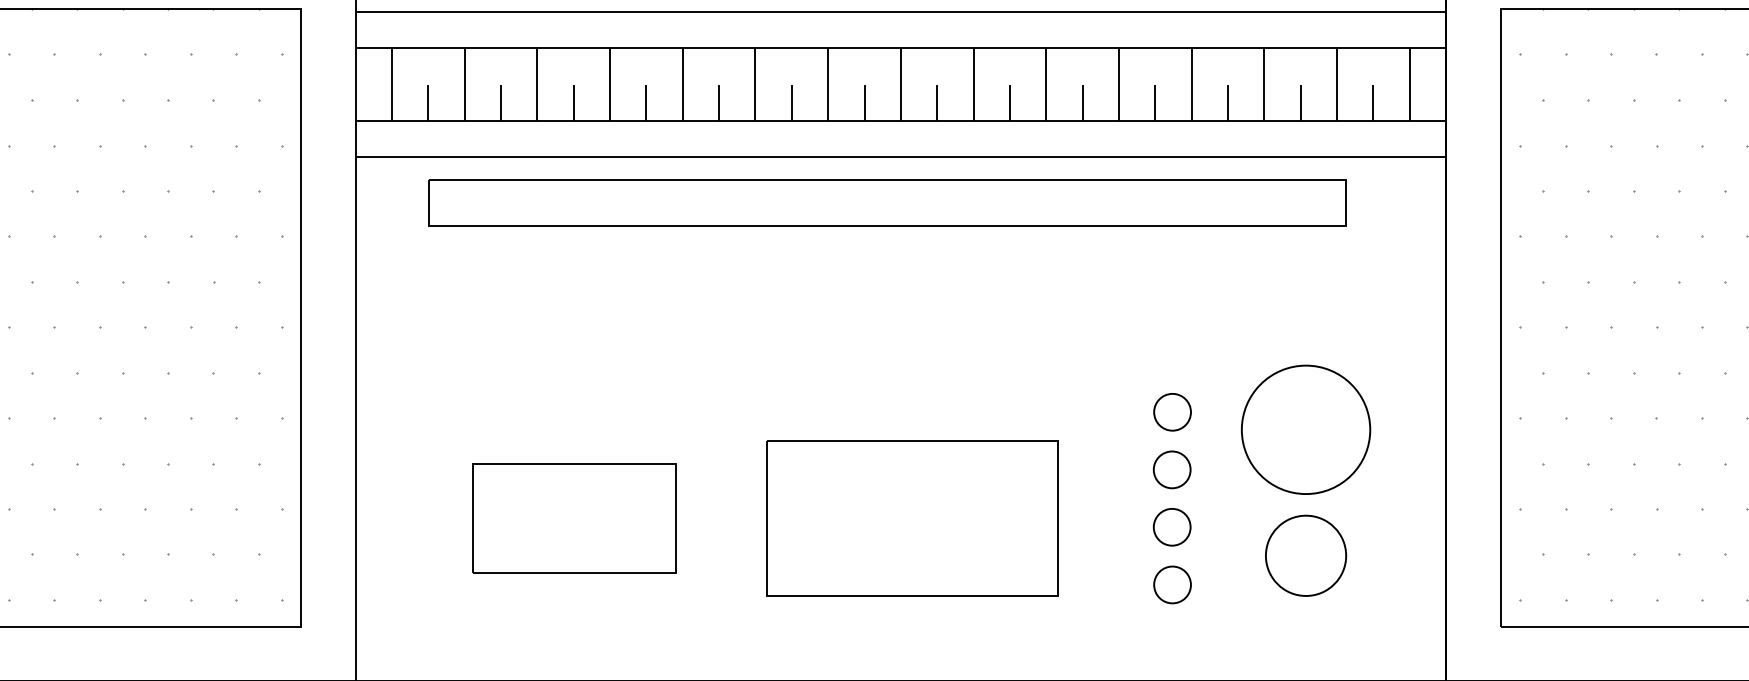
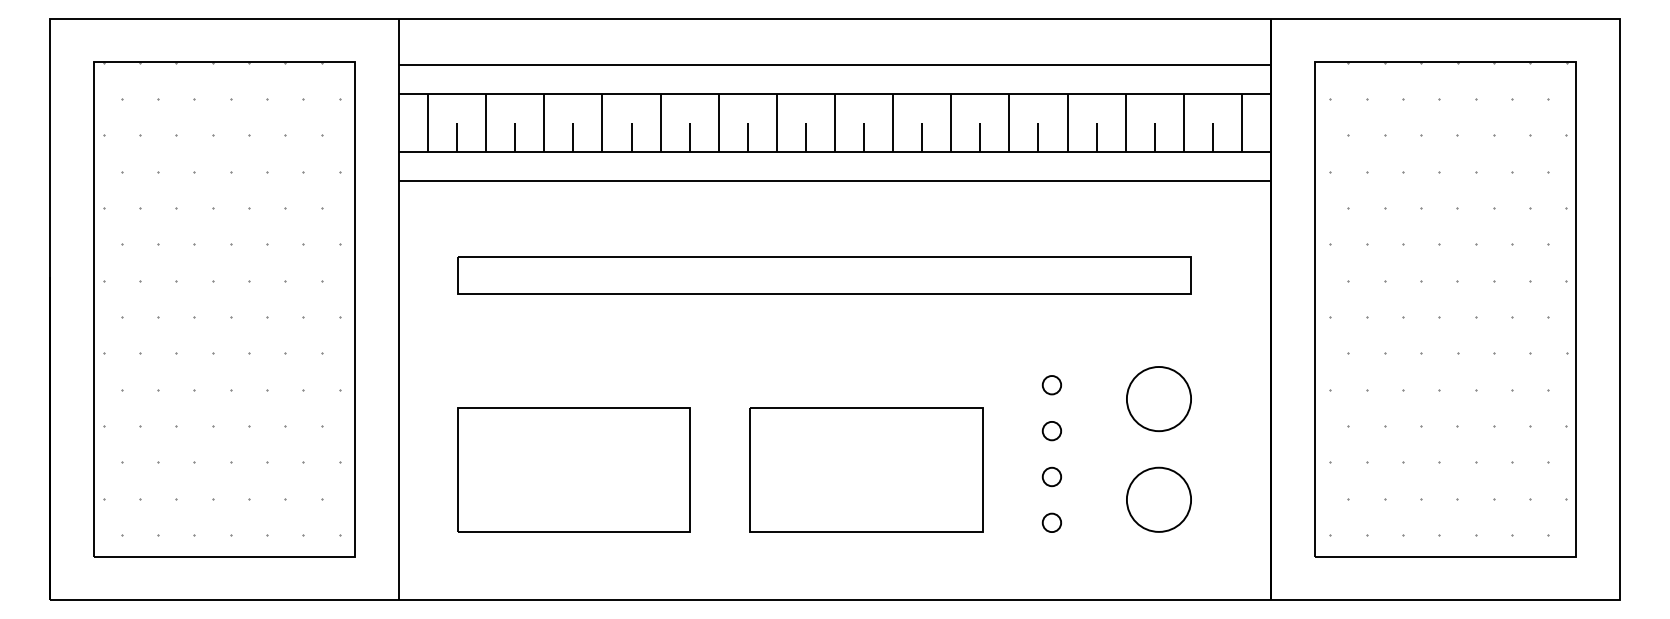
part: (887, 202) -> (824, 275), moved
circle: (1171, 412) -> (1051, 385), size x0.62
circle: (1305, 429) -> (1158, 398), size x0.62
circle: (1171, 469) -> (1051, 430), size x0.62
part: (573, 517) -> (573, 469), size x1.43
part: (912, 517) -> (866, 469), moved
circle: (1171, 526) -> (1051, 476), size x0.62
circle: (1171, 584) -> (1051, 522), size x0.62

